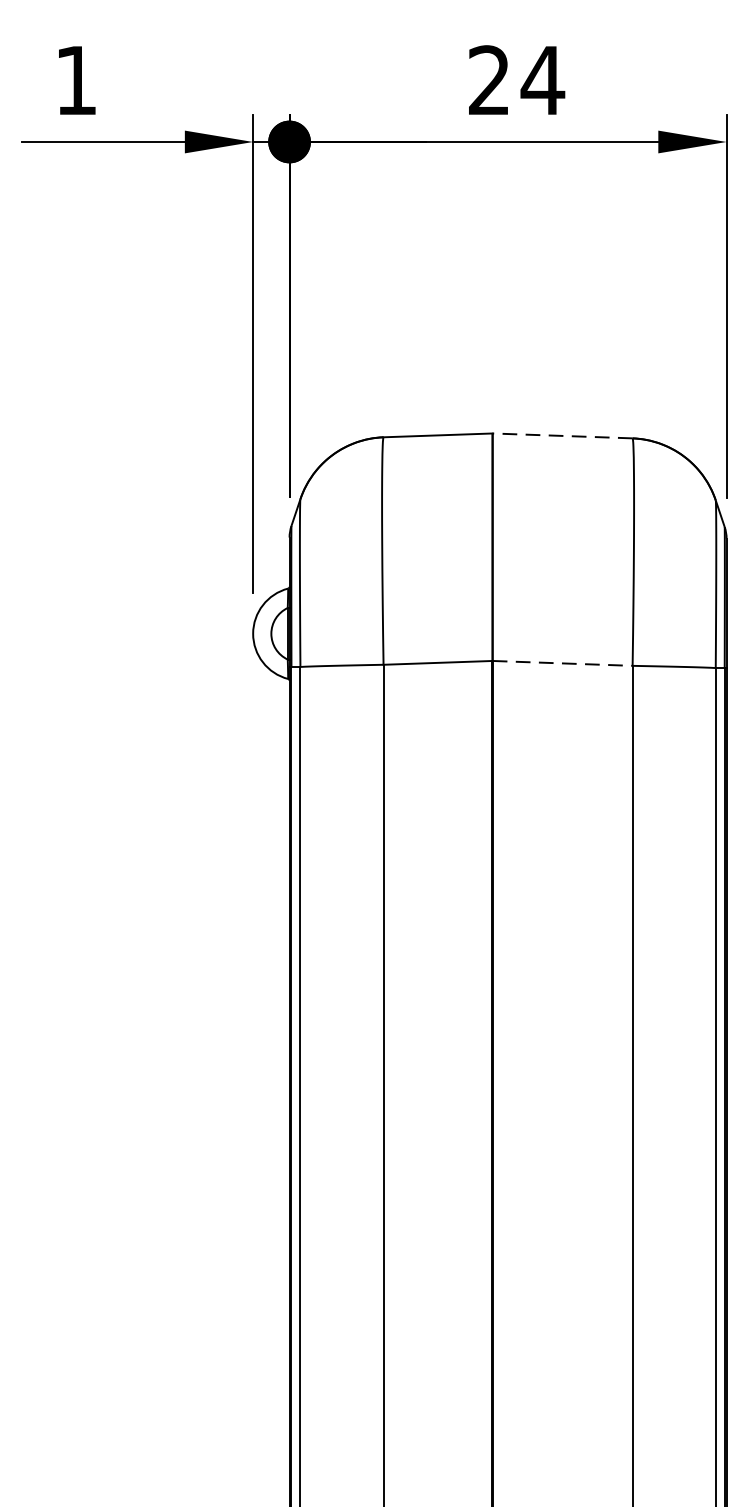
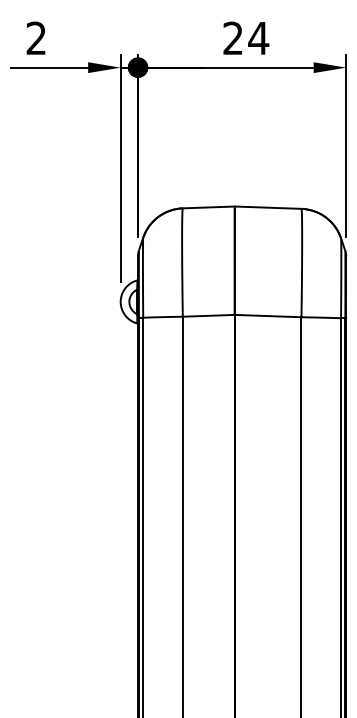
text: (74, 78) -> (35, 37), 1 -> 2
line: (561, 435) -> (267, 207), dashed -> solid
line: (563, 664) -> (268, 316), dashed -> solid

